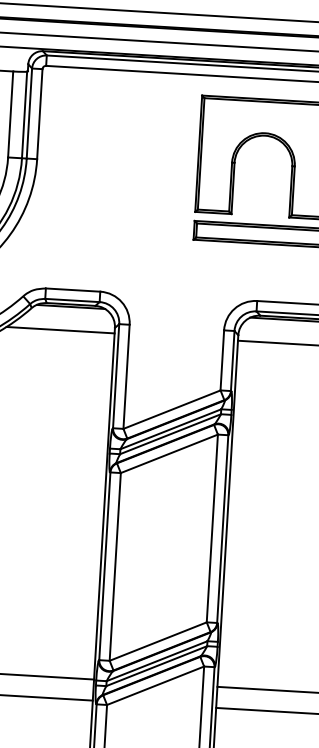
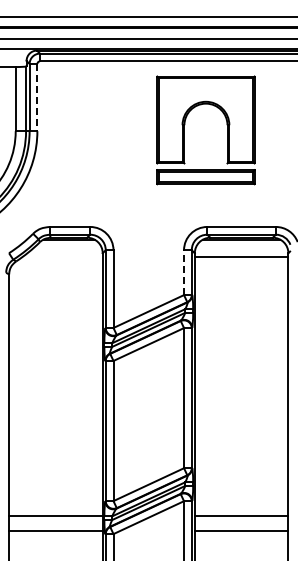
line: (39, 114) -> (37, 97), solid -> dashed
line: (60, 330) -> (62, 257), removed
line: (222, 360) -> (184, 272), solid -> dashed

